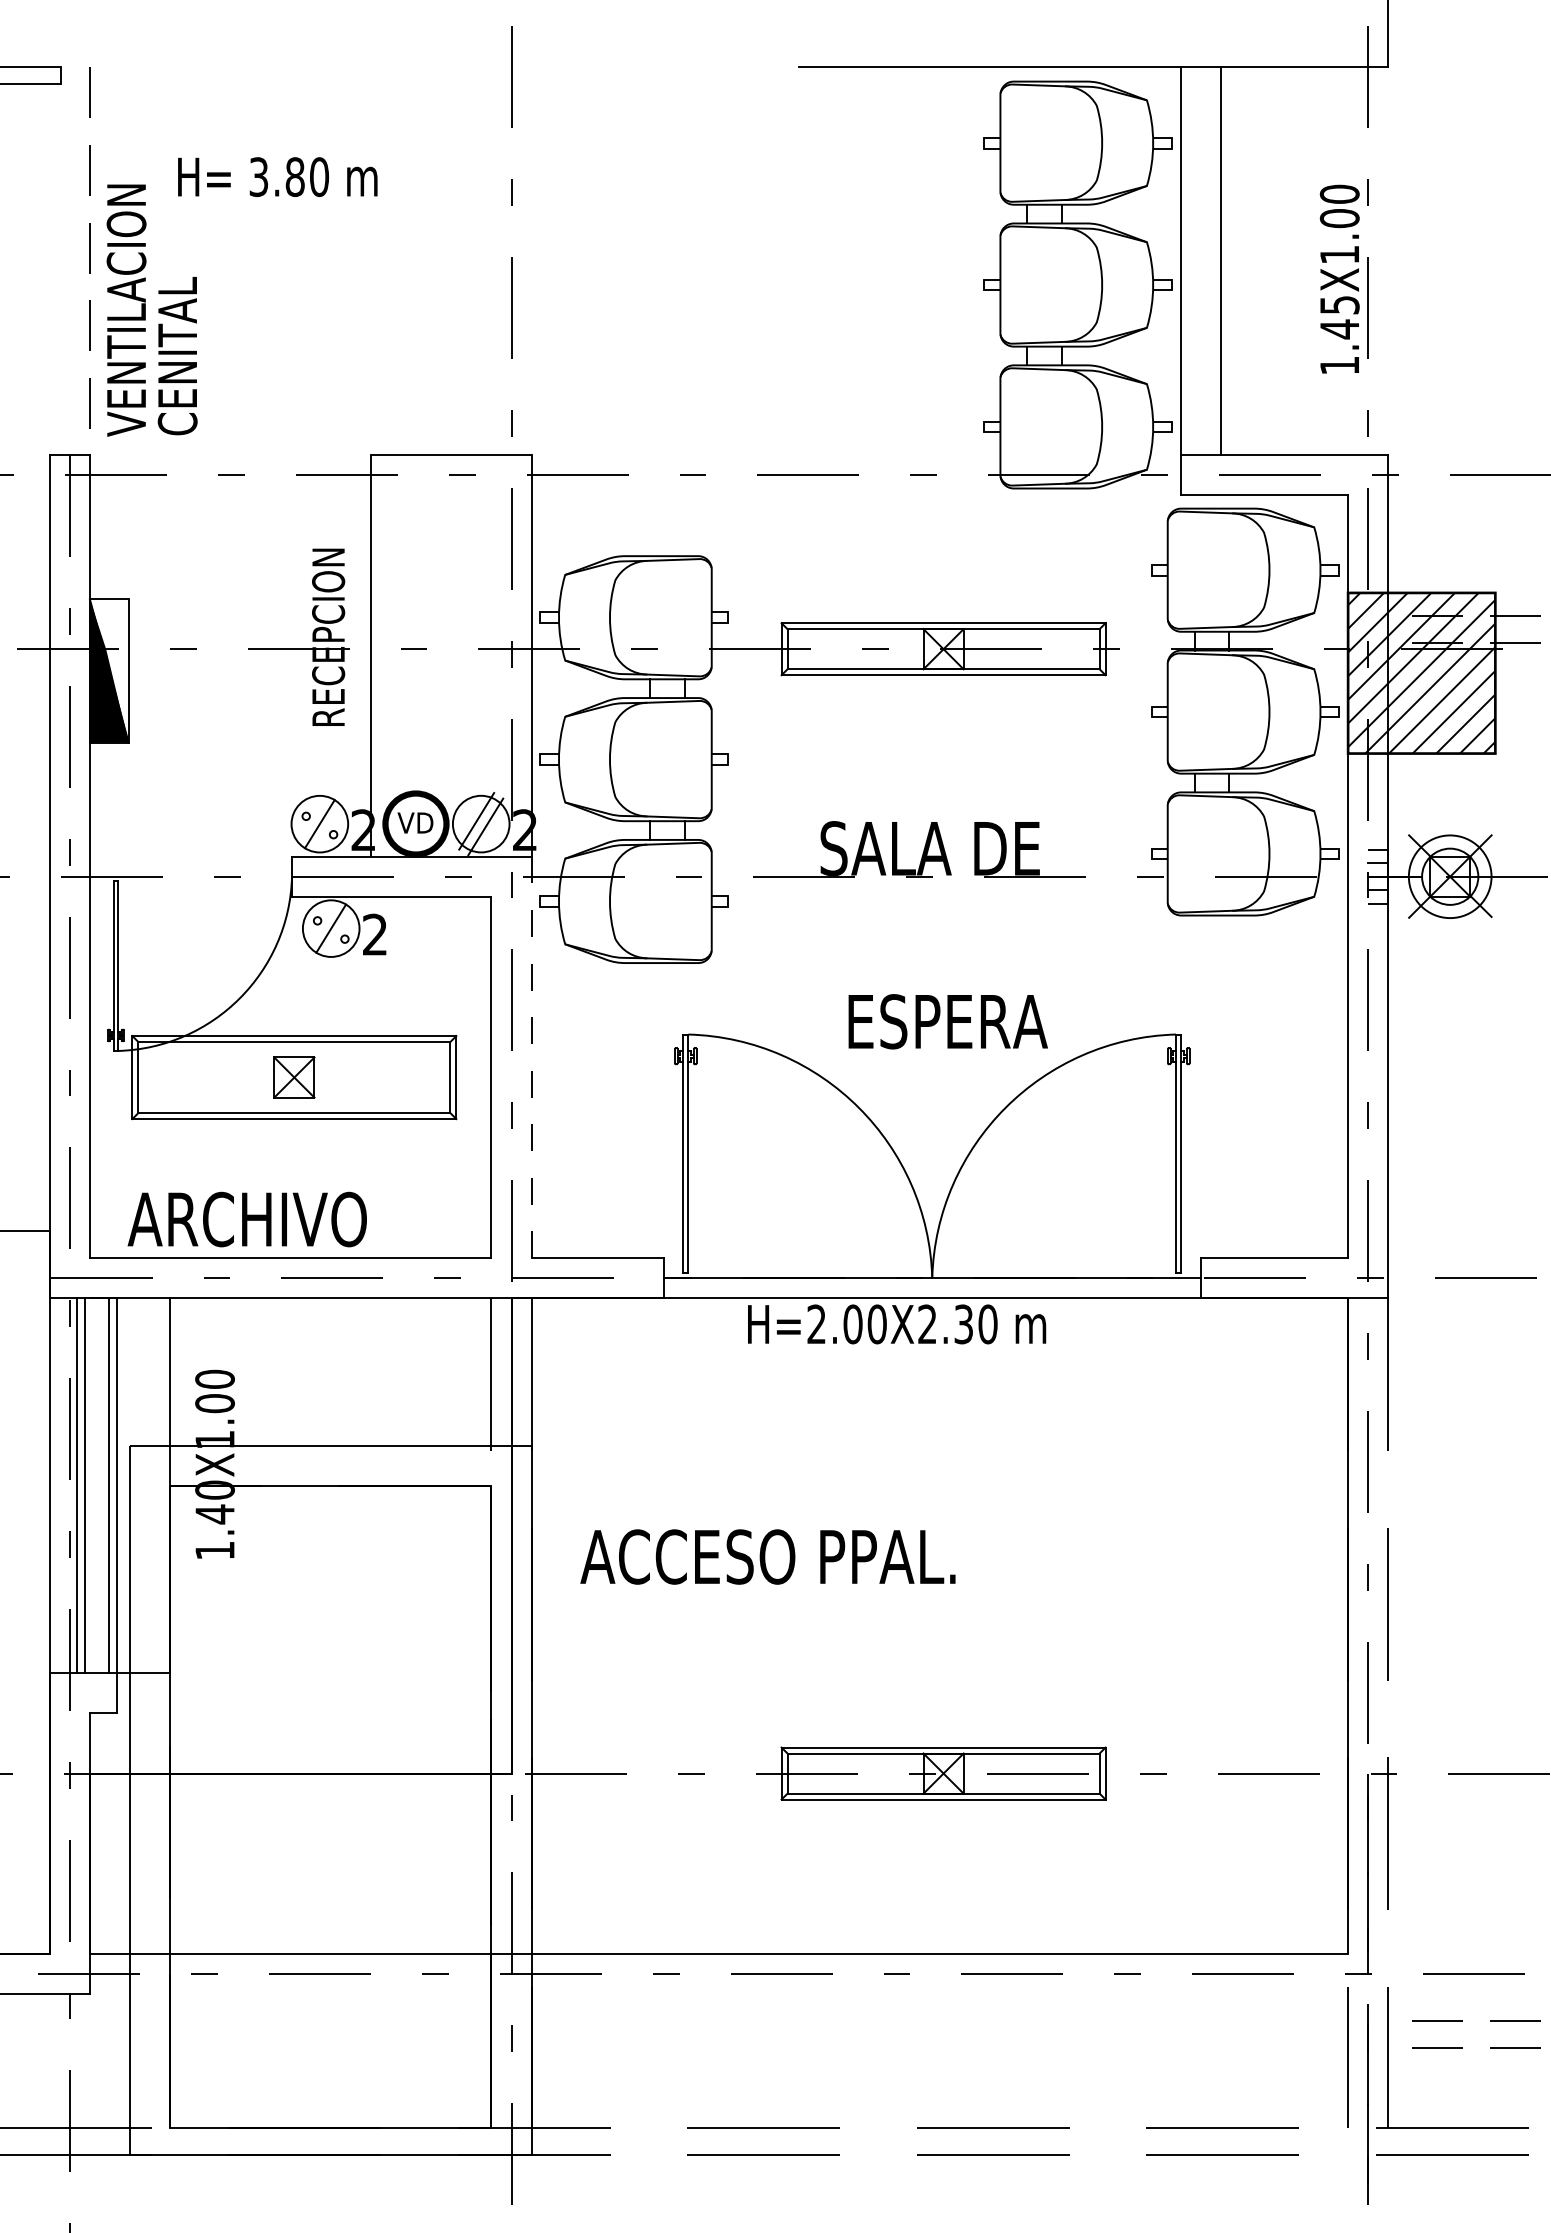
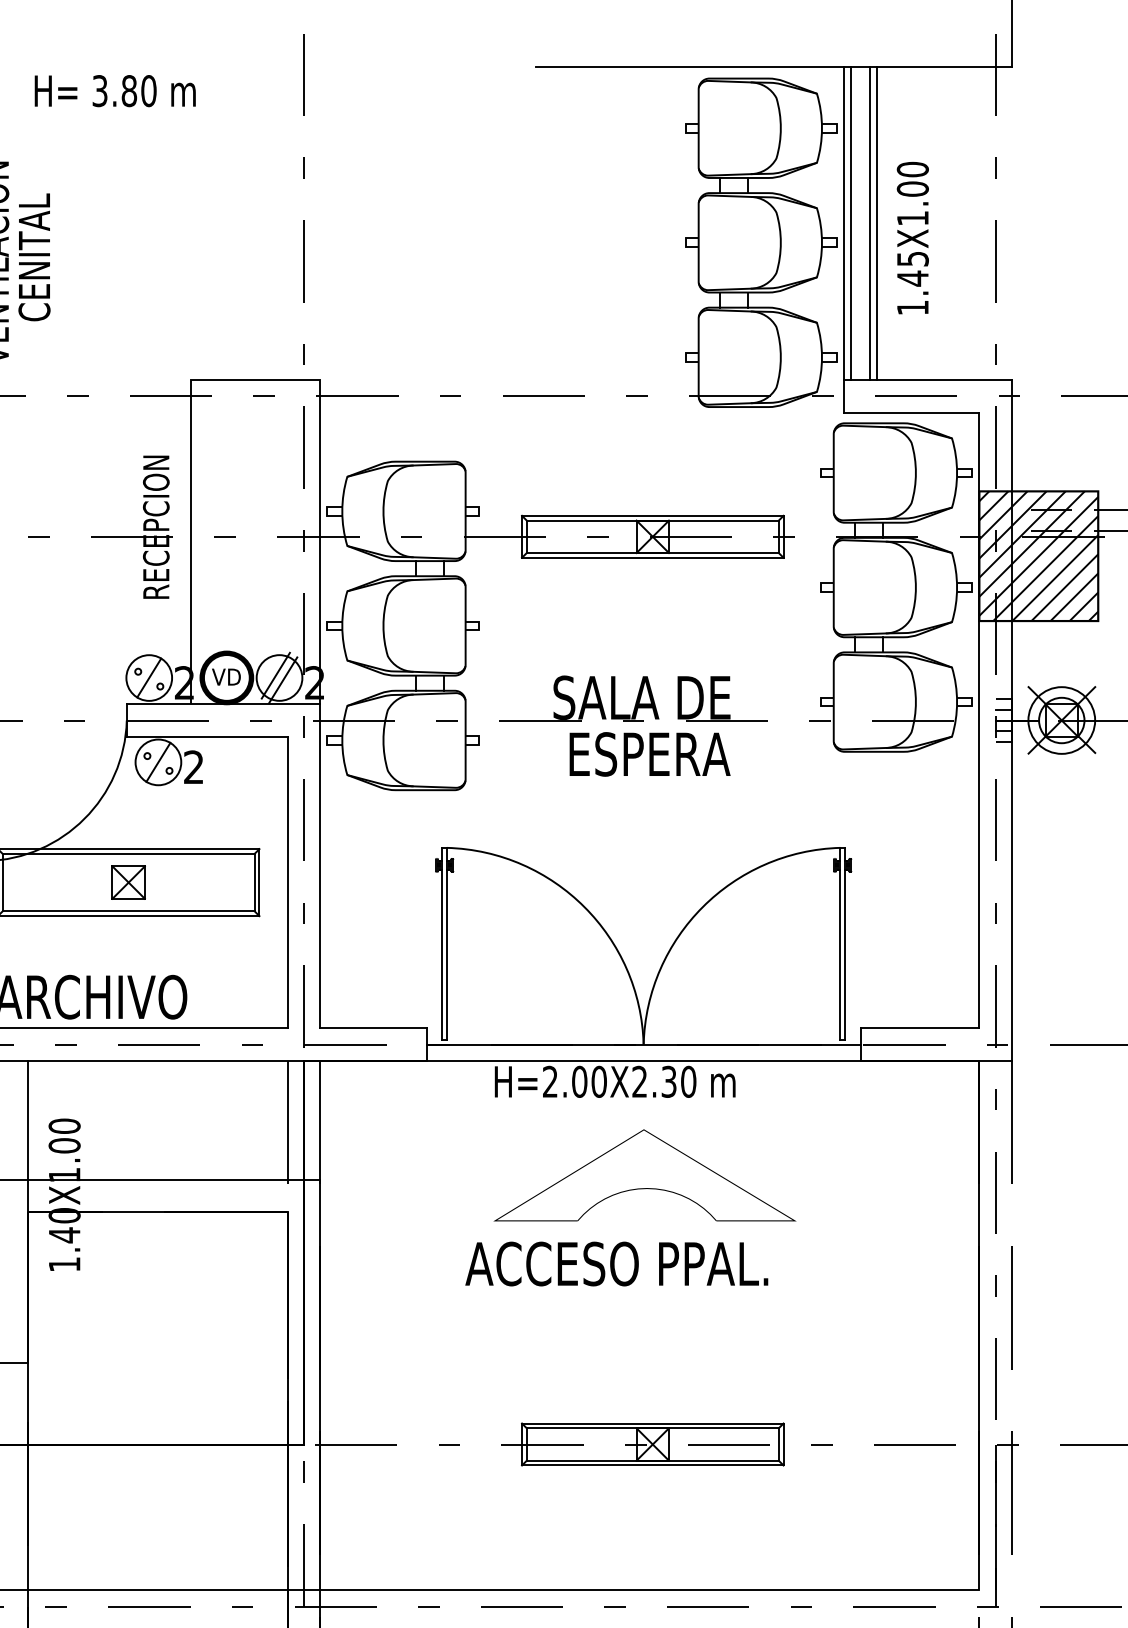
text: (277, 177) -> (115, 91), moved
line: (1188, 260) -> (850, 222), added
line: (1212, 260) -> (869, 222), added
text: (1339, 278) -> (912, 237), moved
text: (177, 356) -> (34, 257), moved
text: (947, 1021) -> (649, 754), moved
line: (531, 1057) -> (320, 866), dashed -> solid
part: (933, 1440) -> (644, 1175), added
text: (767, 1556) -> (616, 1263), moved

